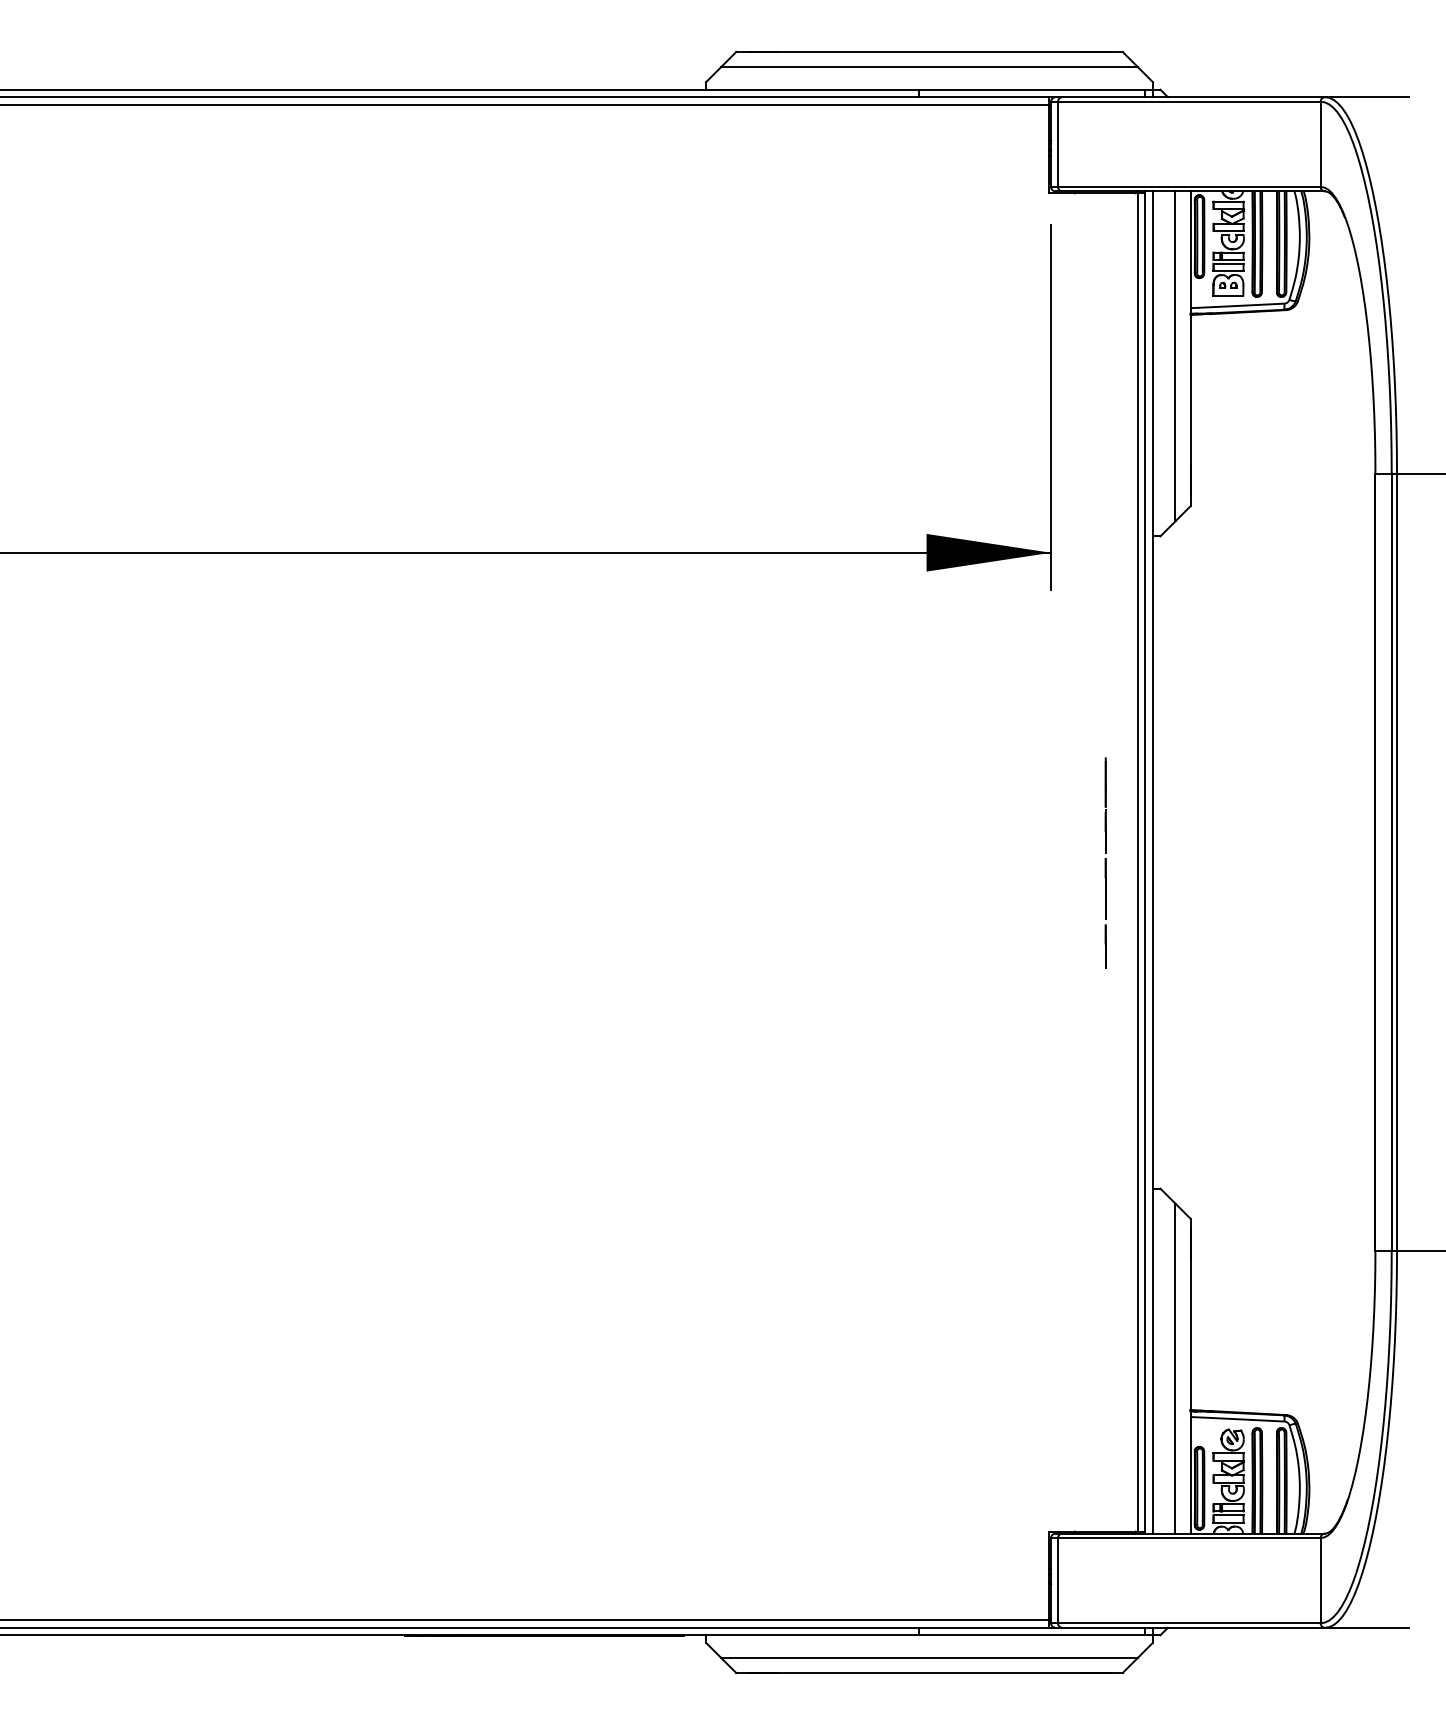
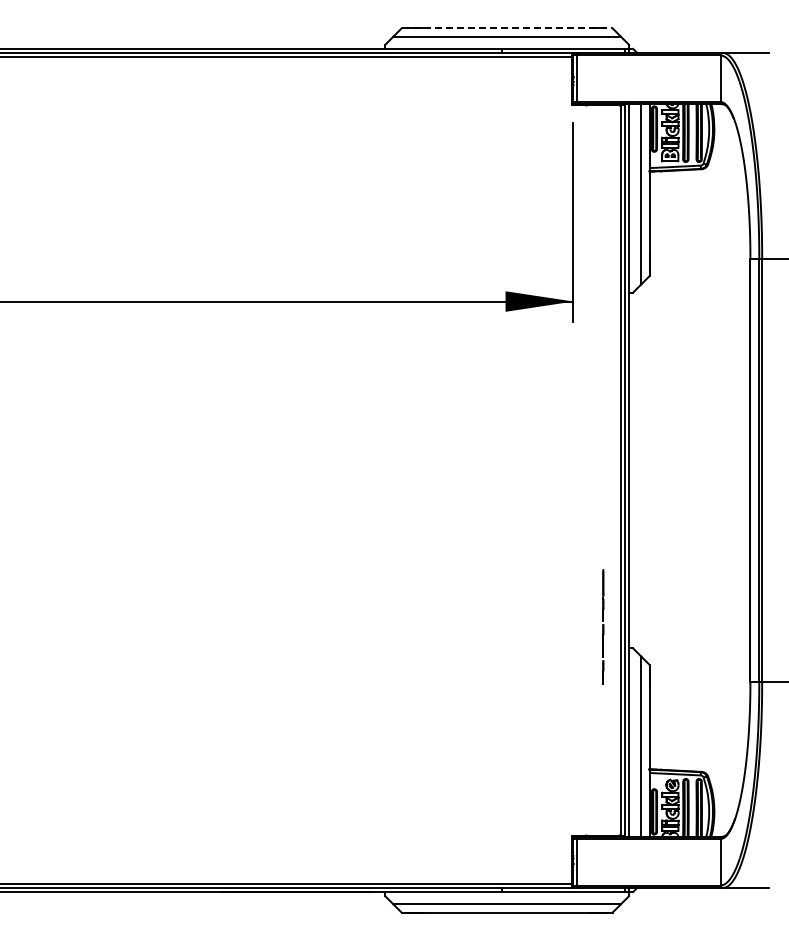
line: (930, 52) -> (507, 28), solid -> dashed
line: (1106, 862) -> (603, 626), moved

